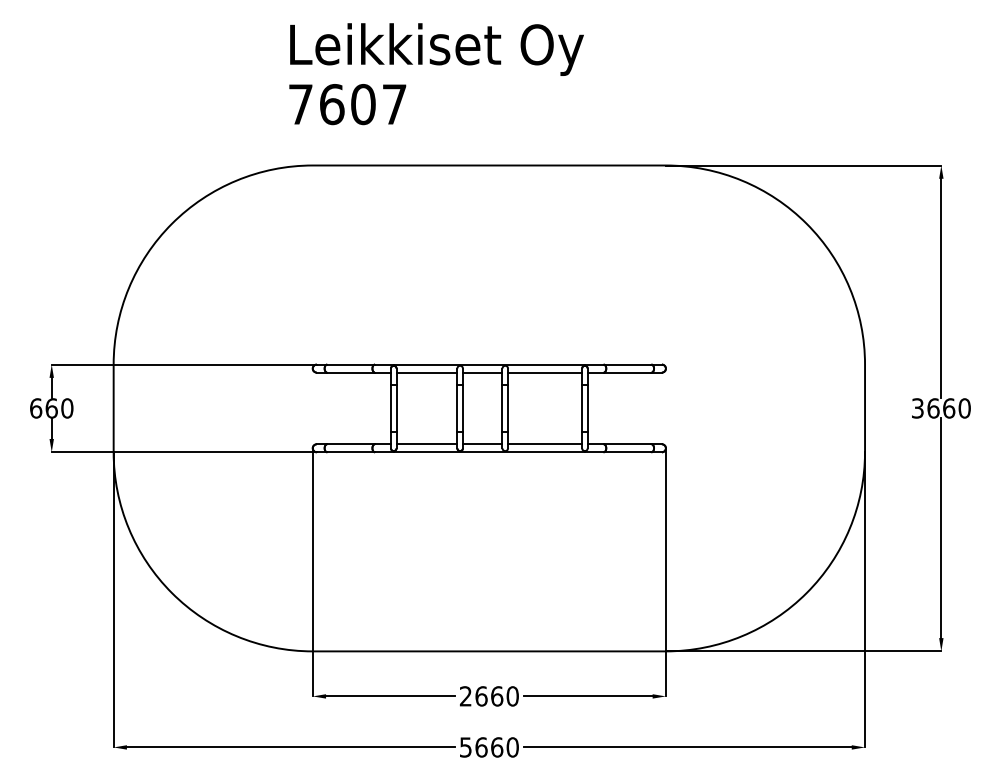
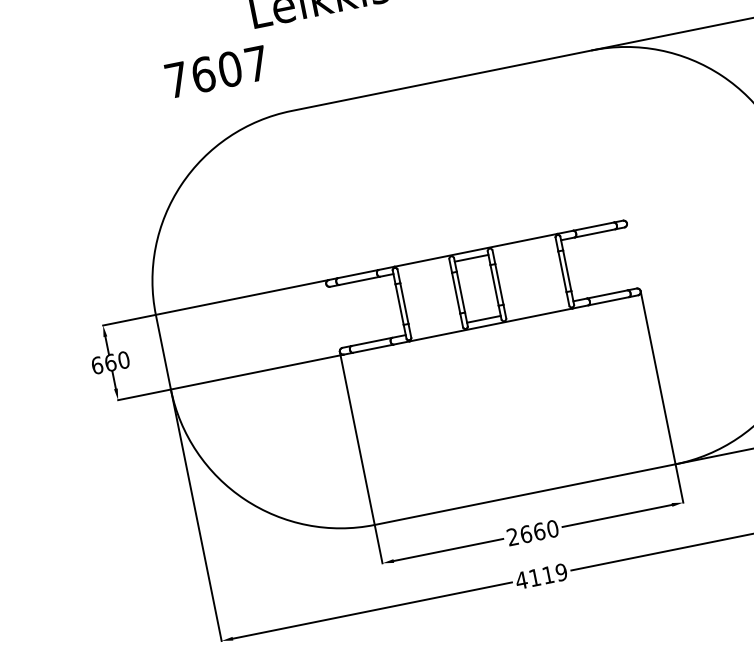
text: (347, 104) -> (216, 72), moved
line: (426, 372) -> (423, 267), removed
line: (545, 372) -> (525, 247), removed
line: (426, 444) -> (436, 329), removed
line: (545, 444) -> (537, 308), removed
text: (488, 747) -> (540, 576), 5660 -> 4119

